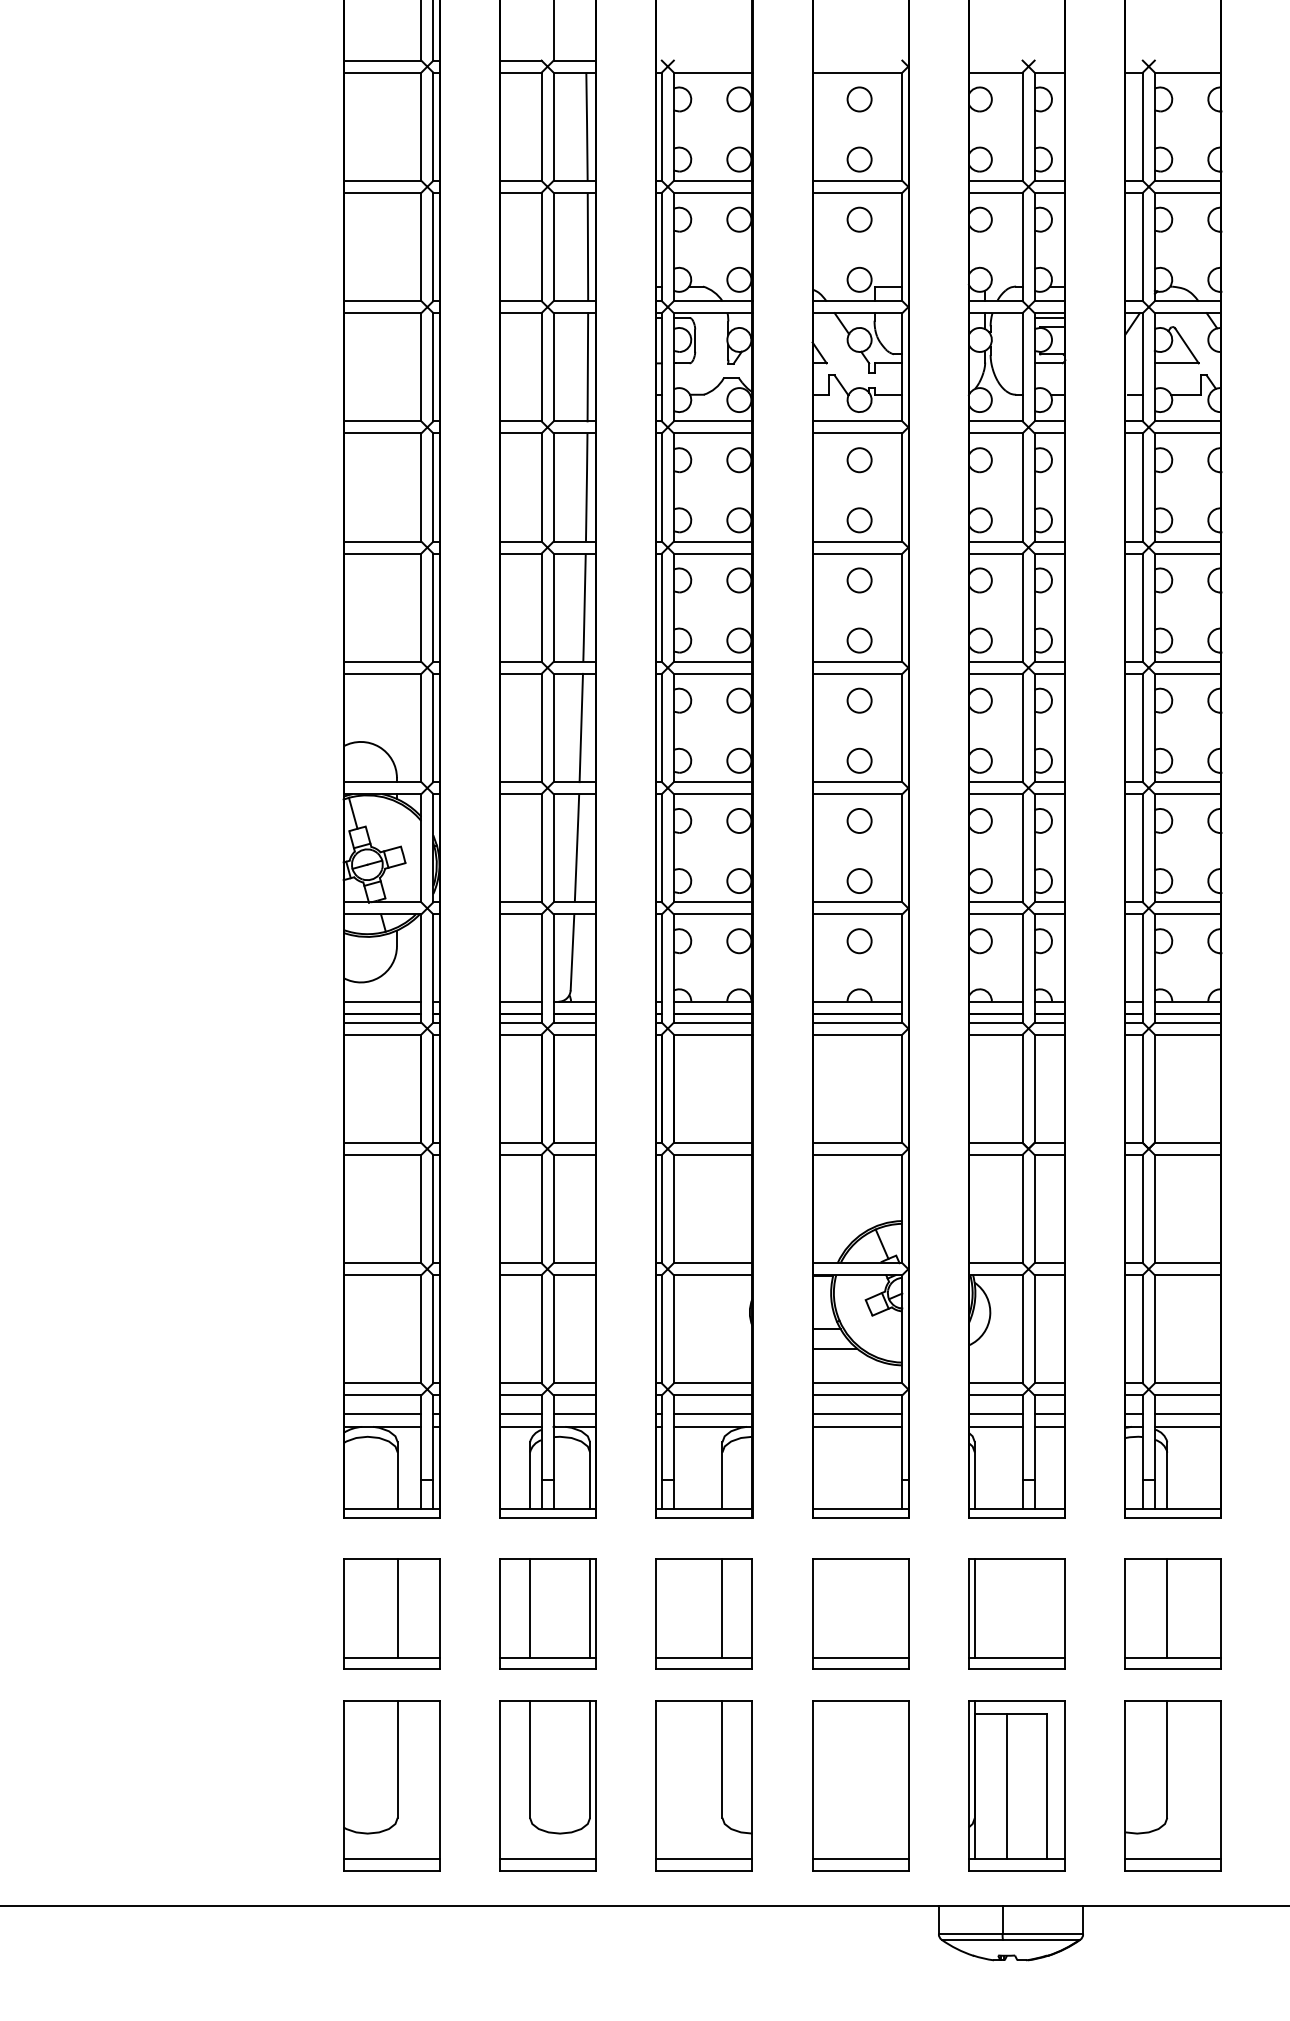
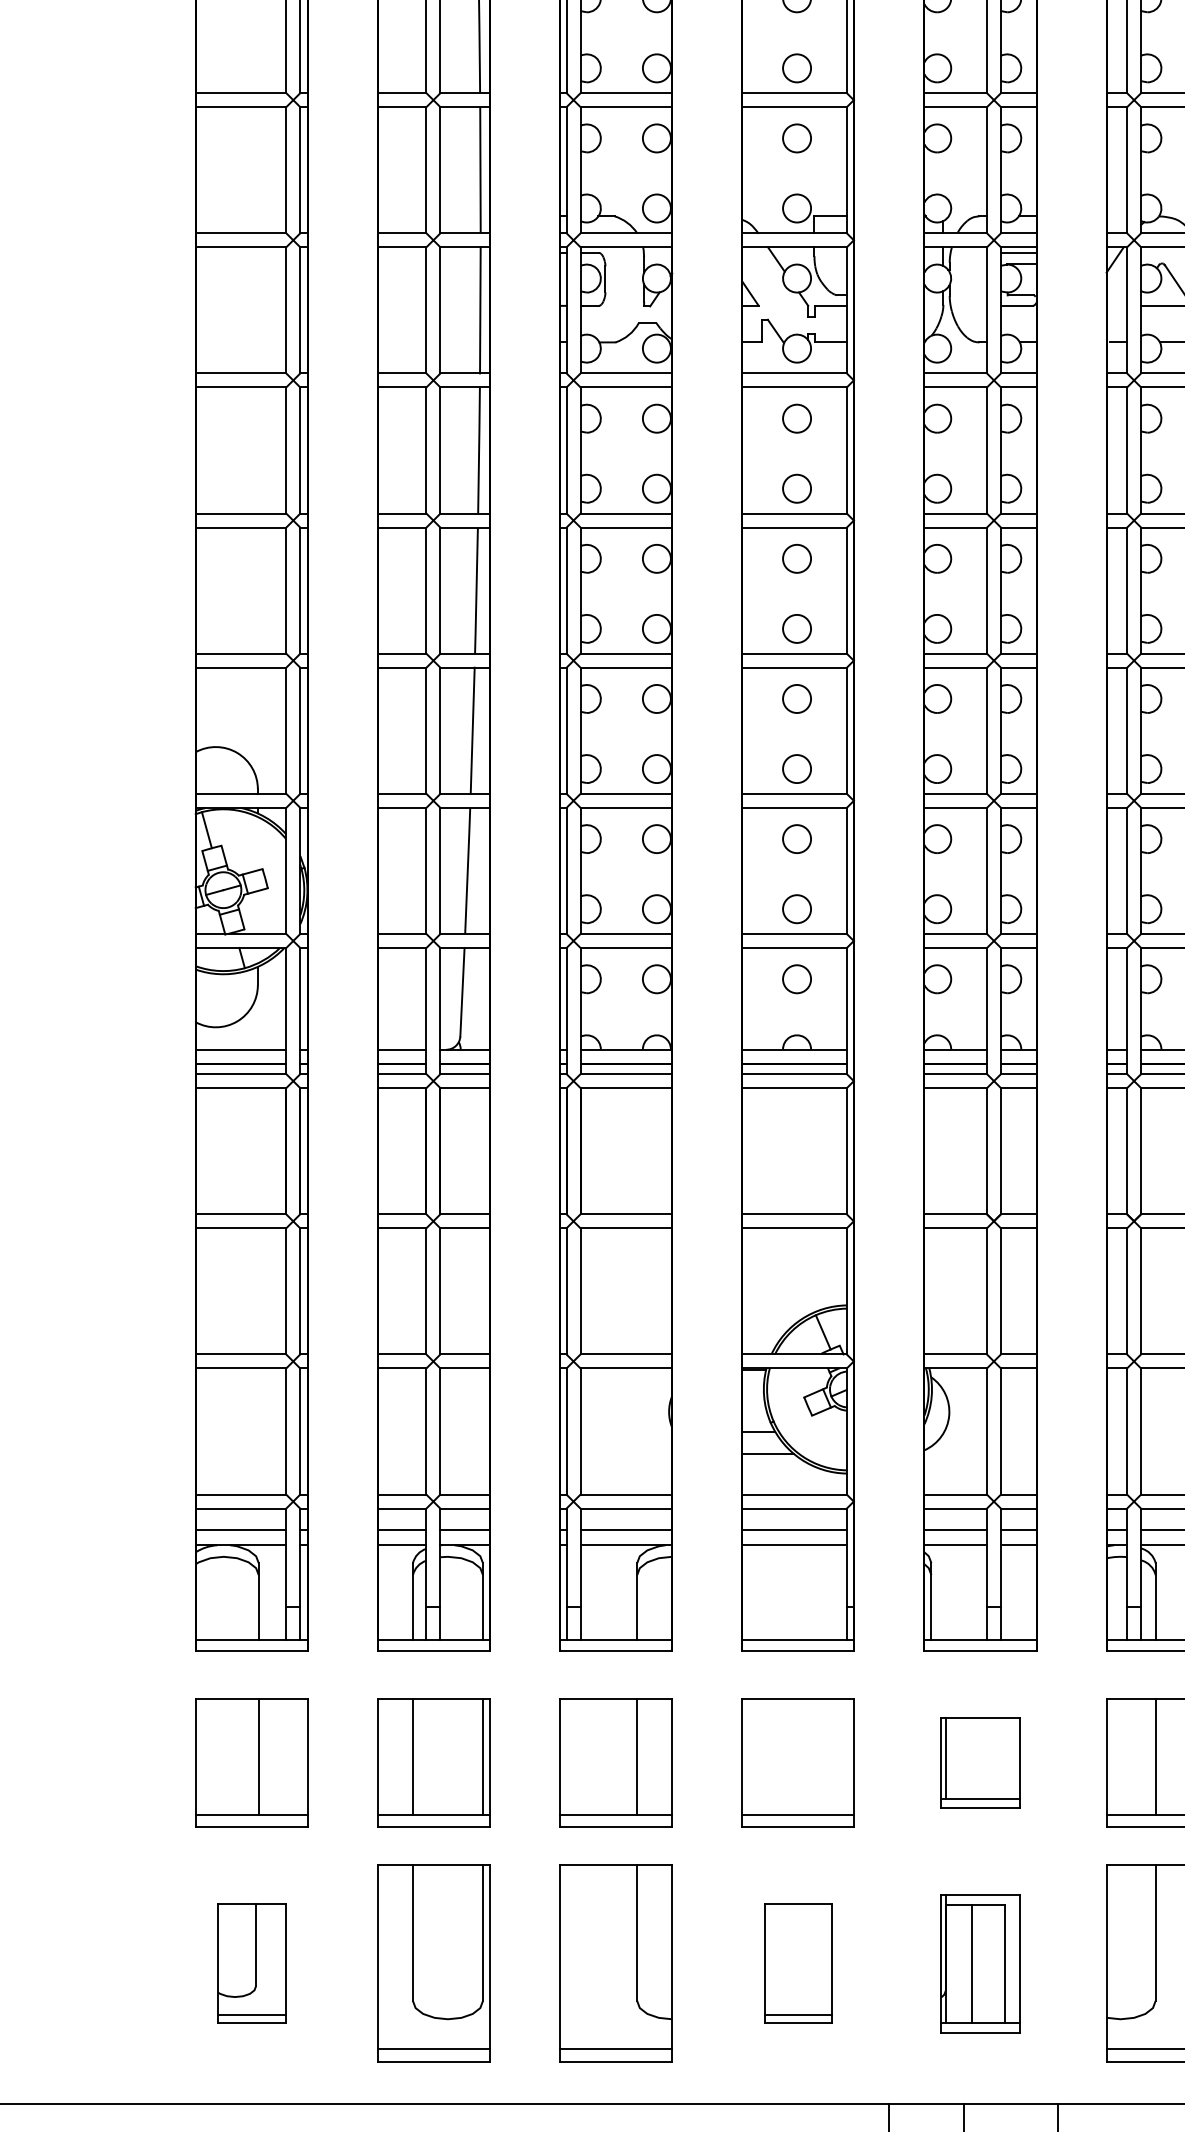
part: (1016, 1613) -> (979, 1762), size x0.7
part: (391, 1785) -> (251, 1963), size x0.6
part: (860, 1785) -> (798, 1963), size x0.6
part: (1016, 1785) -> (979, 1963), size x0.7

